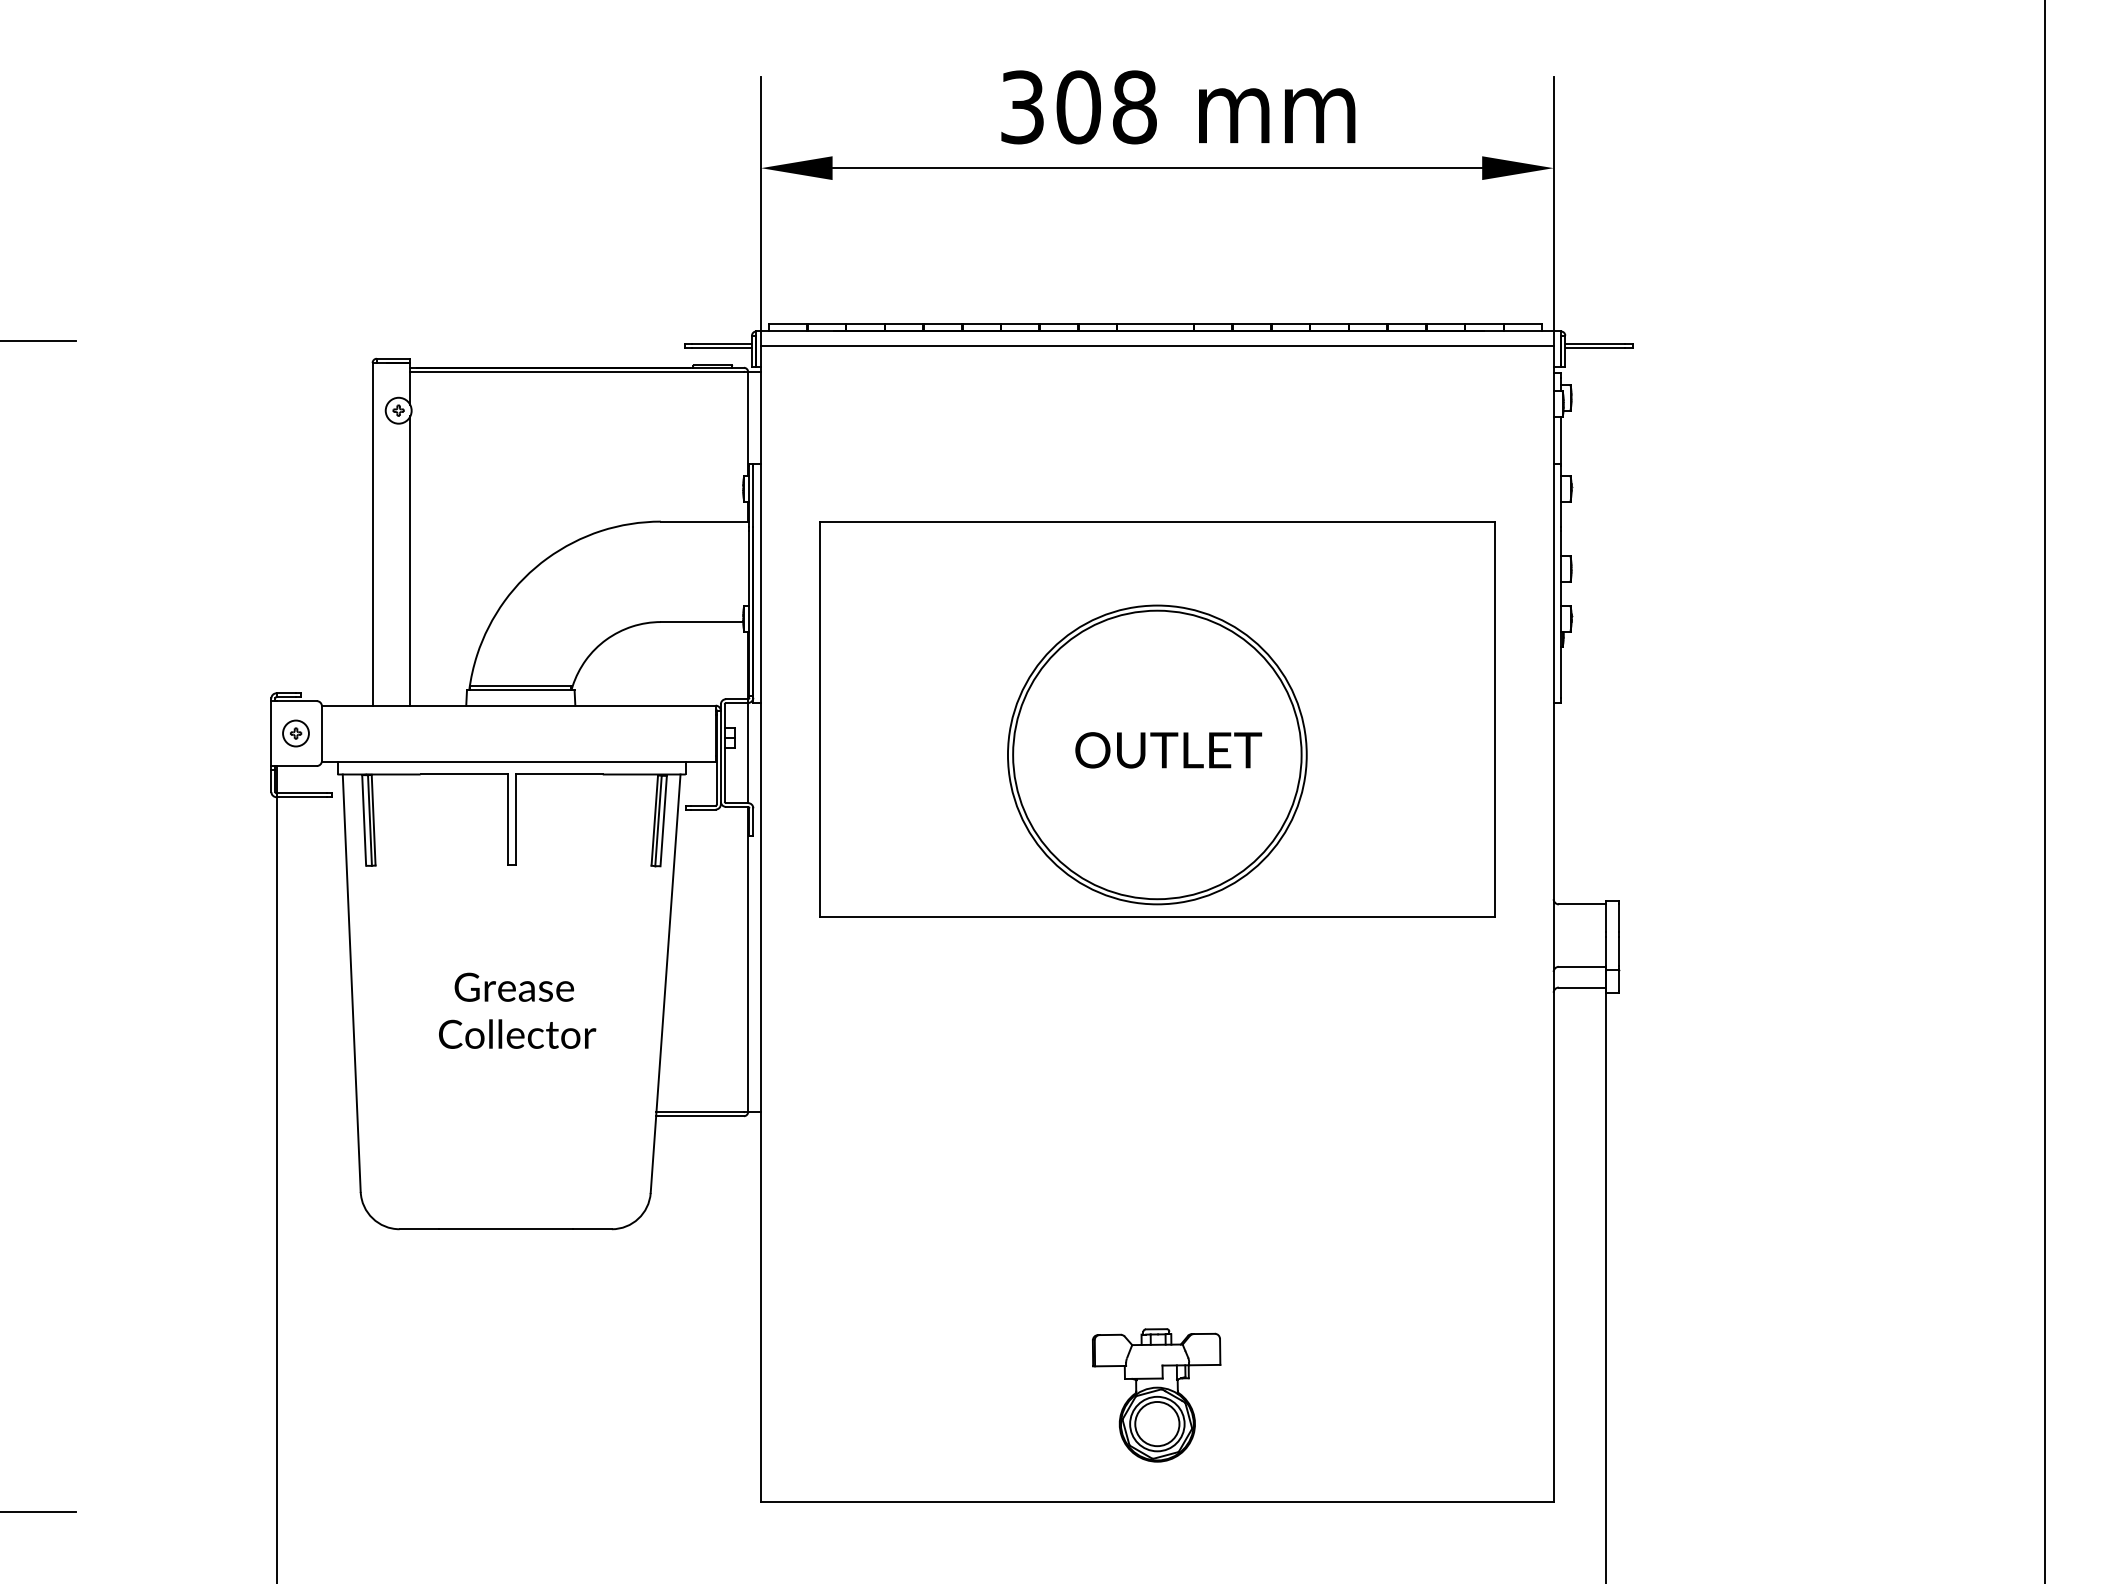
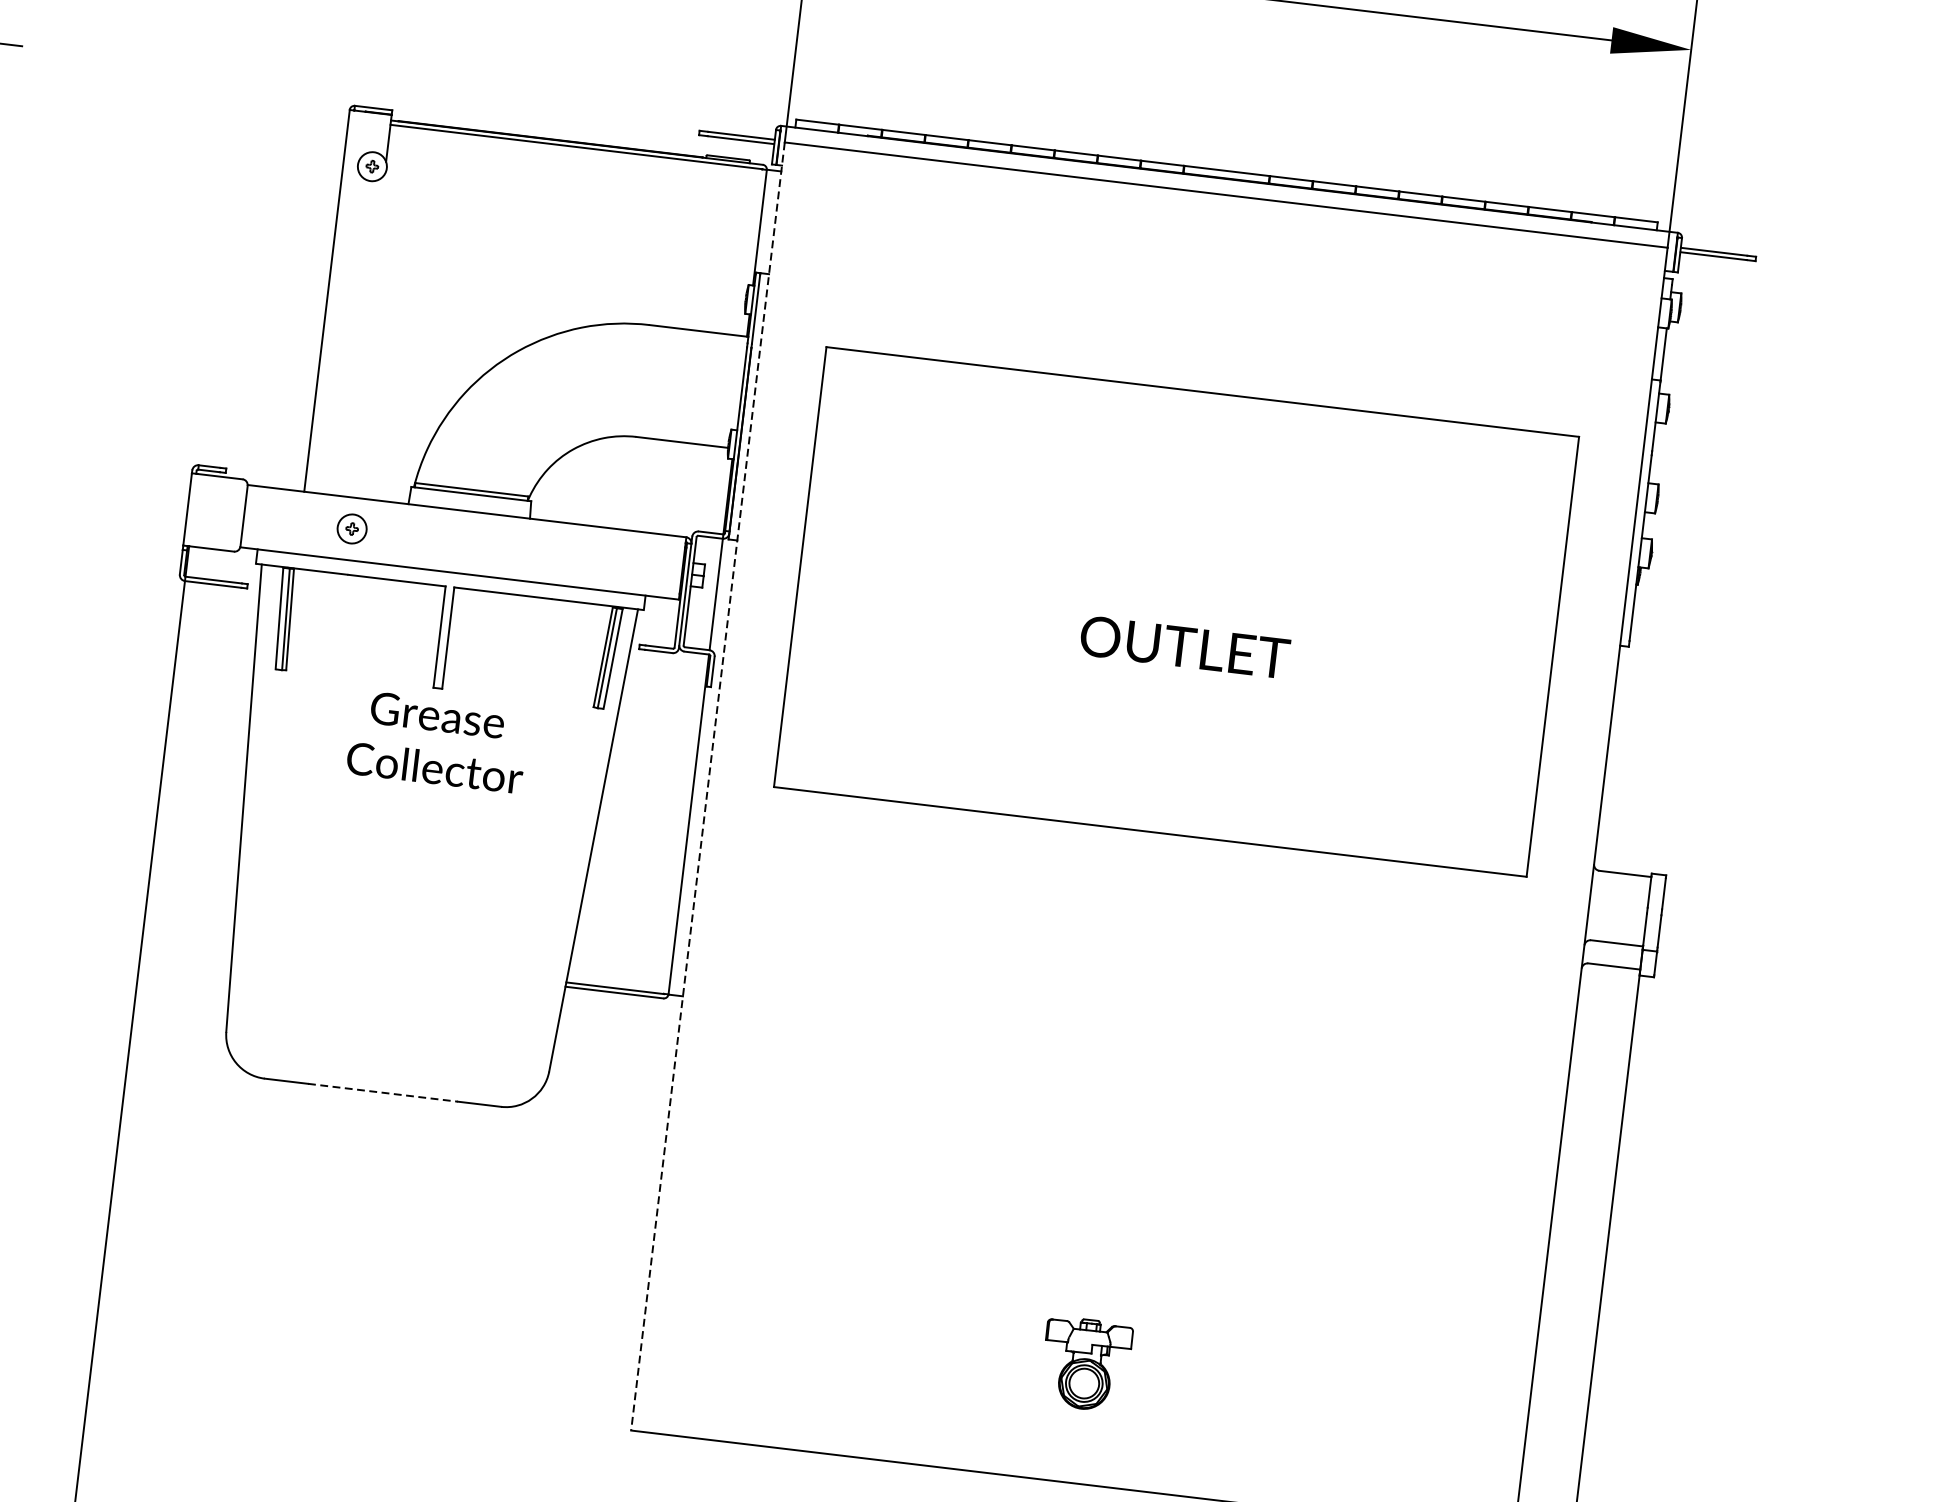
line: (410, 560) -> (365, 335), removed
part: (295, 733) -> (351, 528), moved
part: (1157, 754) -> (1172, 650), removed
line: (761, 924) -> (708, 787), solid -> dashed
text: (517, 1010) -> (438, 741), moved
line: (506, 1229) -> (383, 1093), solid -> dashed
part: (1156, 1395) -> (1085, 1364), size x0.6

